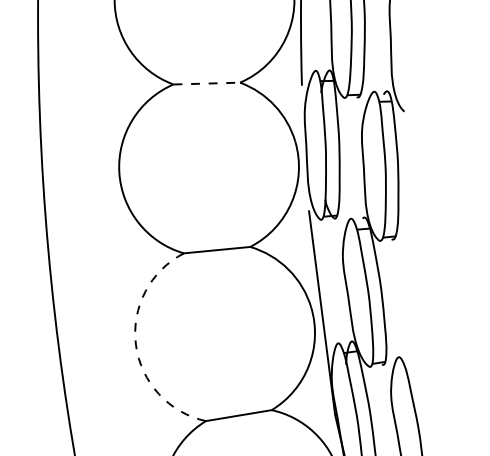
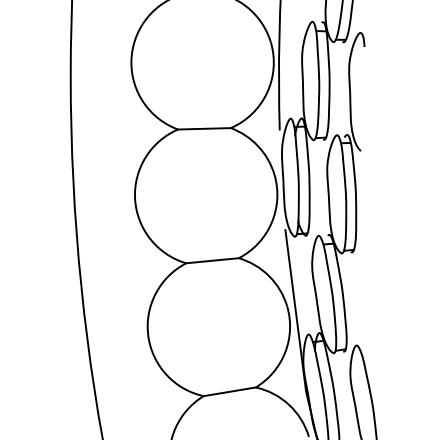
line: (206, 83) -> (204, 128), dashed -> solid
arc: (136, 344) -> (148, 335), dashed -> solid

